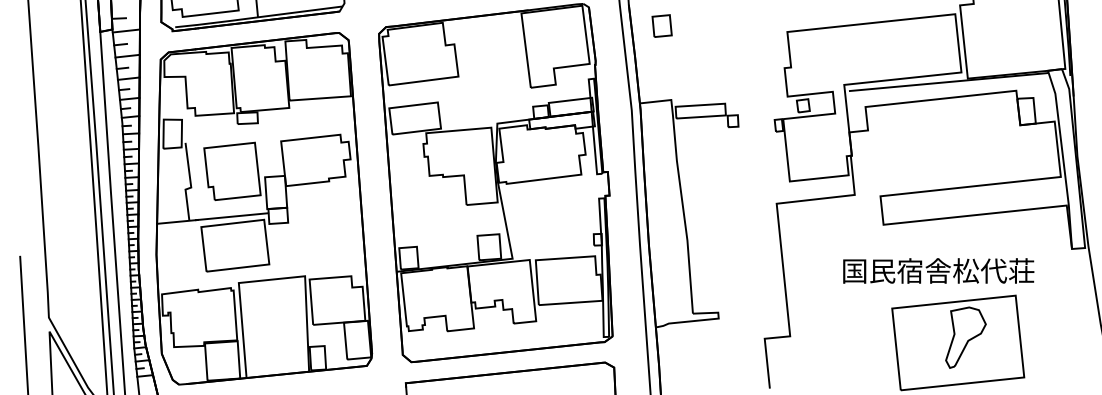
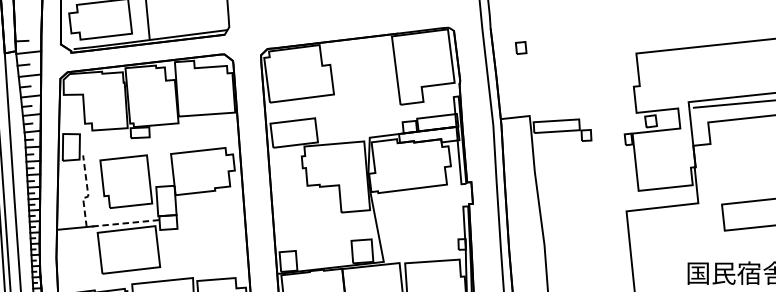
part: (661, 25) -> (520, 47), size x0.6
line: (190, 184) -> (87, 193), solid -> dashed
line: (232, 216) -> (126, 223), solid -> dashed

